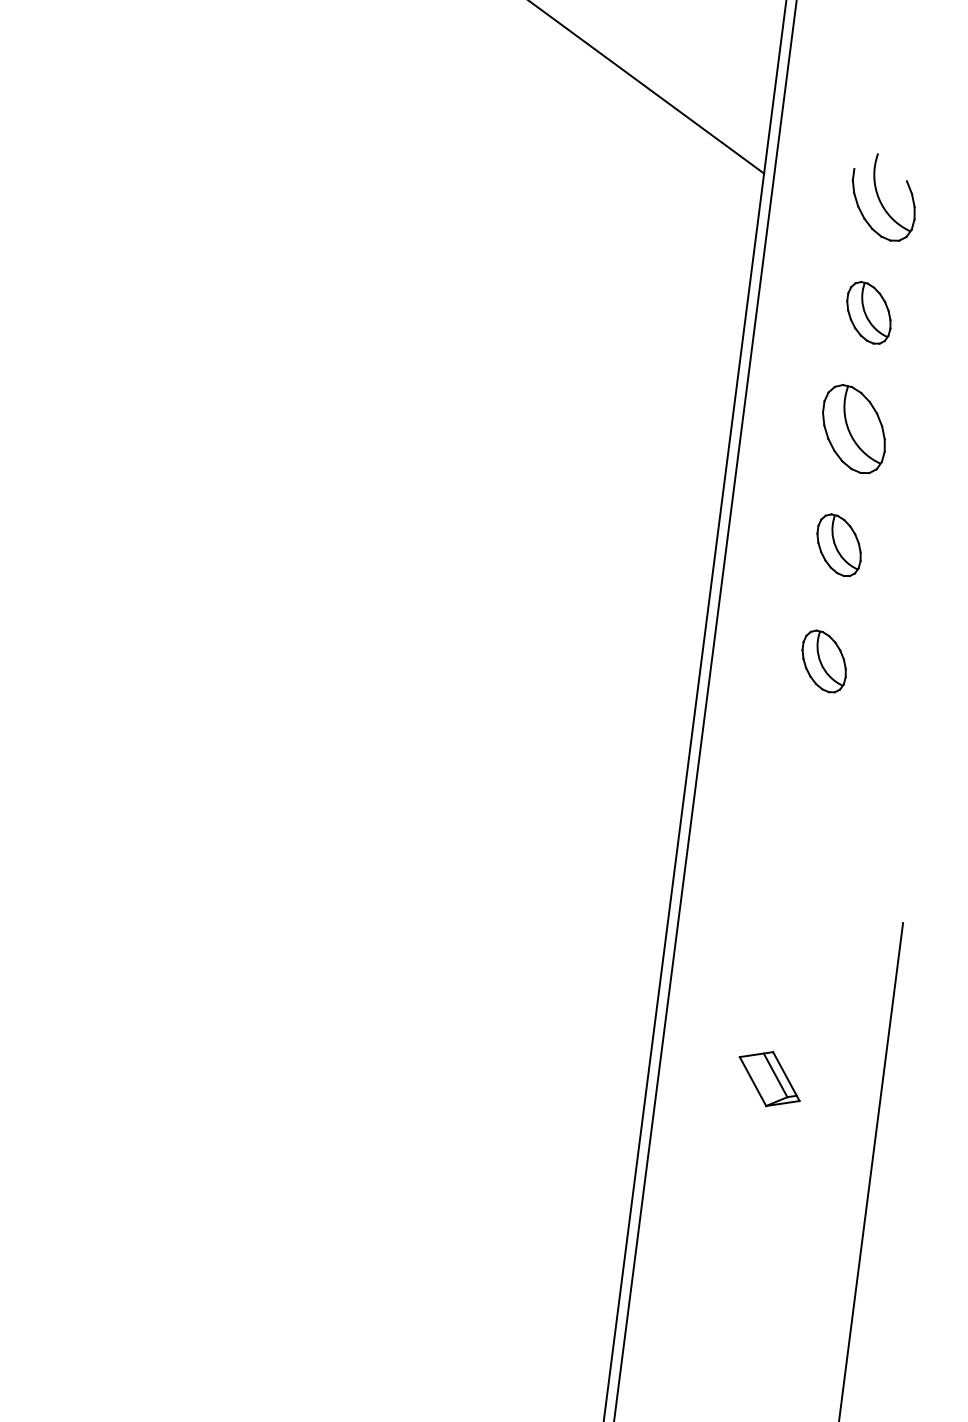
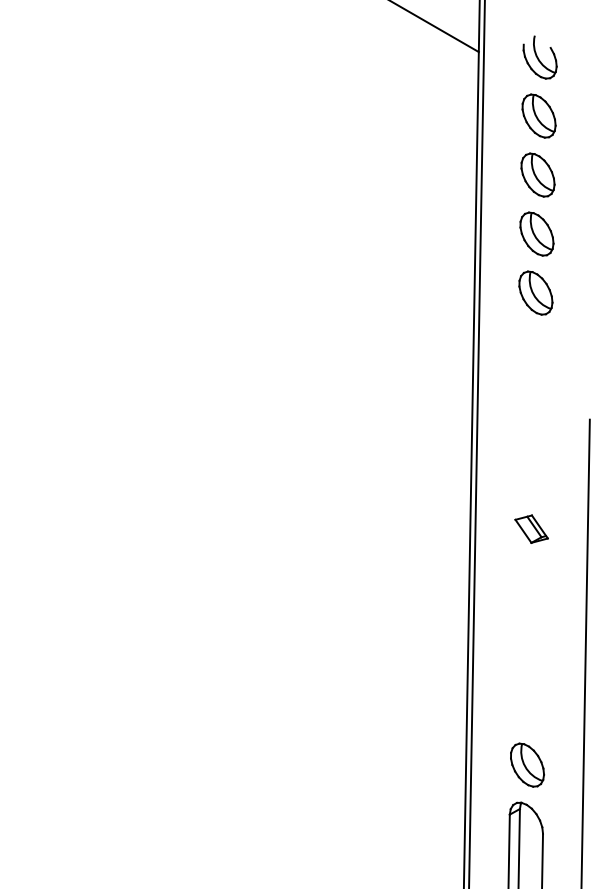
part: (868, 311) -> (538, 115), size x1.43
part: (838, 544) -> (536, 233), size x1.43
part: (823, 660) -> (535, 292), size x1.43
part: (769, 1077) -> (531, 528), moved

